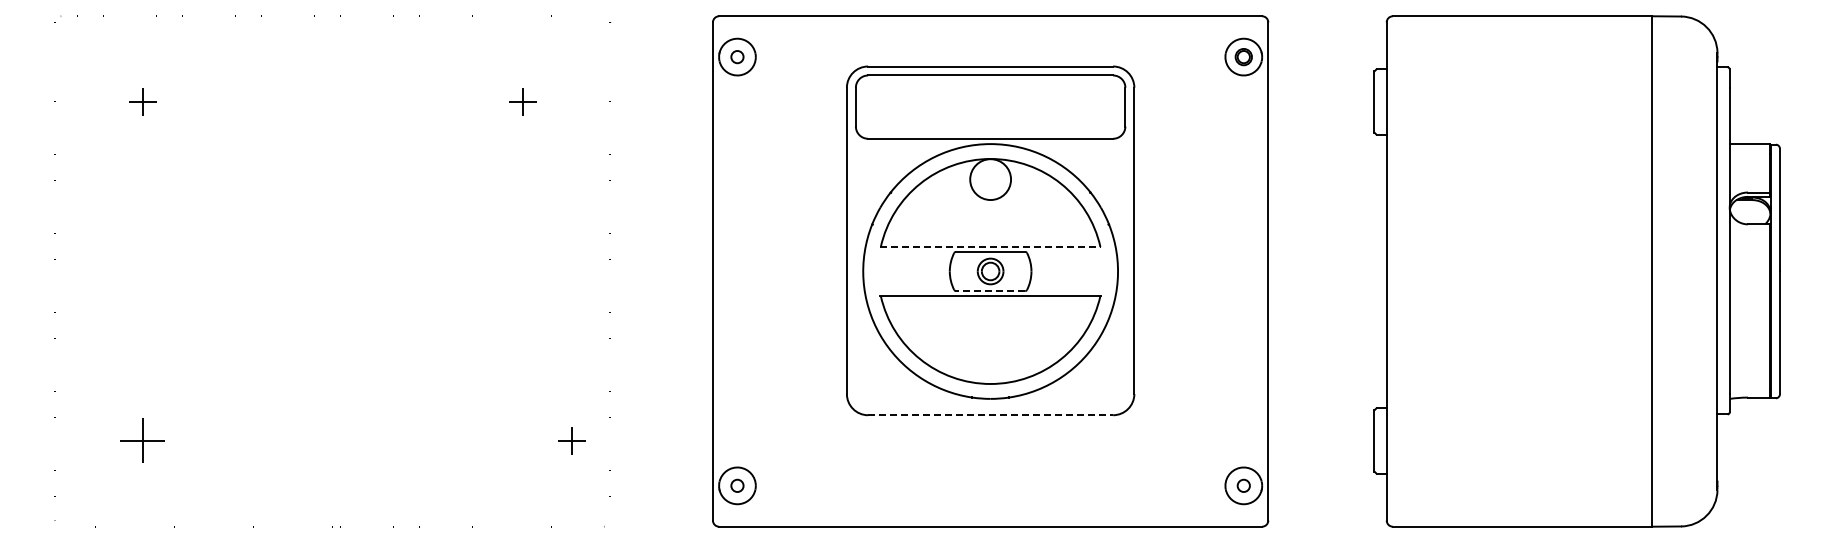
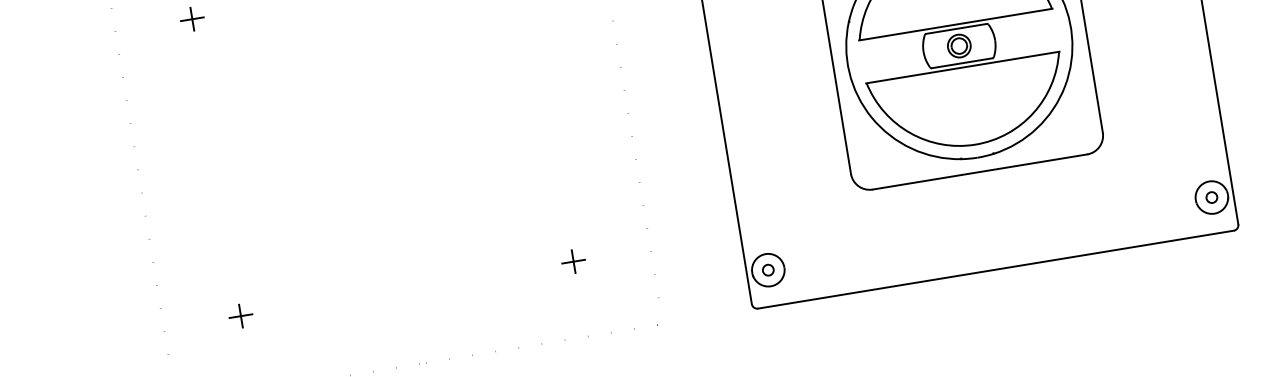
line: (991, 246) -> (956, 24), dashed -> solid
line: (990, 291) -> (962, 63), dashed -> solid
line: (990, 415) -> (979, 172), dashed -> solid
part: (142, 440) -> (240, 315), size x0.62
part: (571, 440) -> (573, 261), moved

